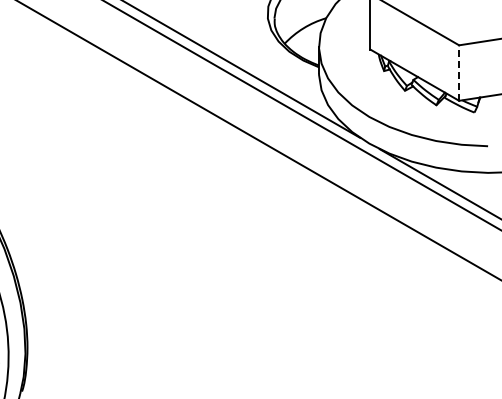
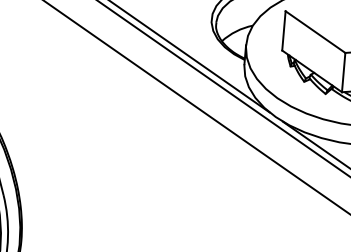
line: (459, 73) -> (343, 72), dashed -> solid

